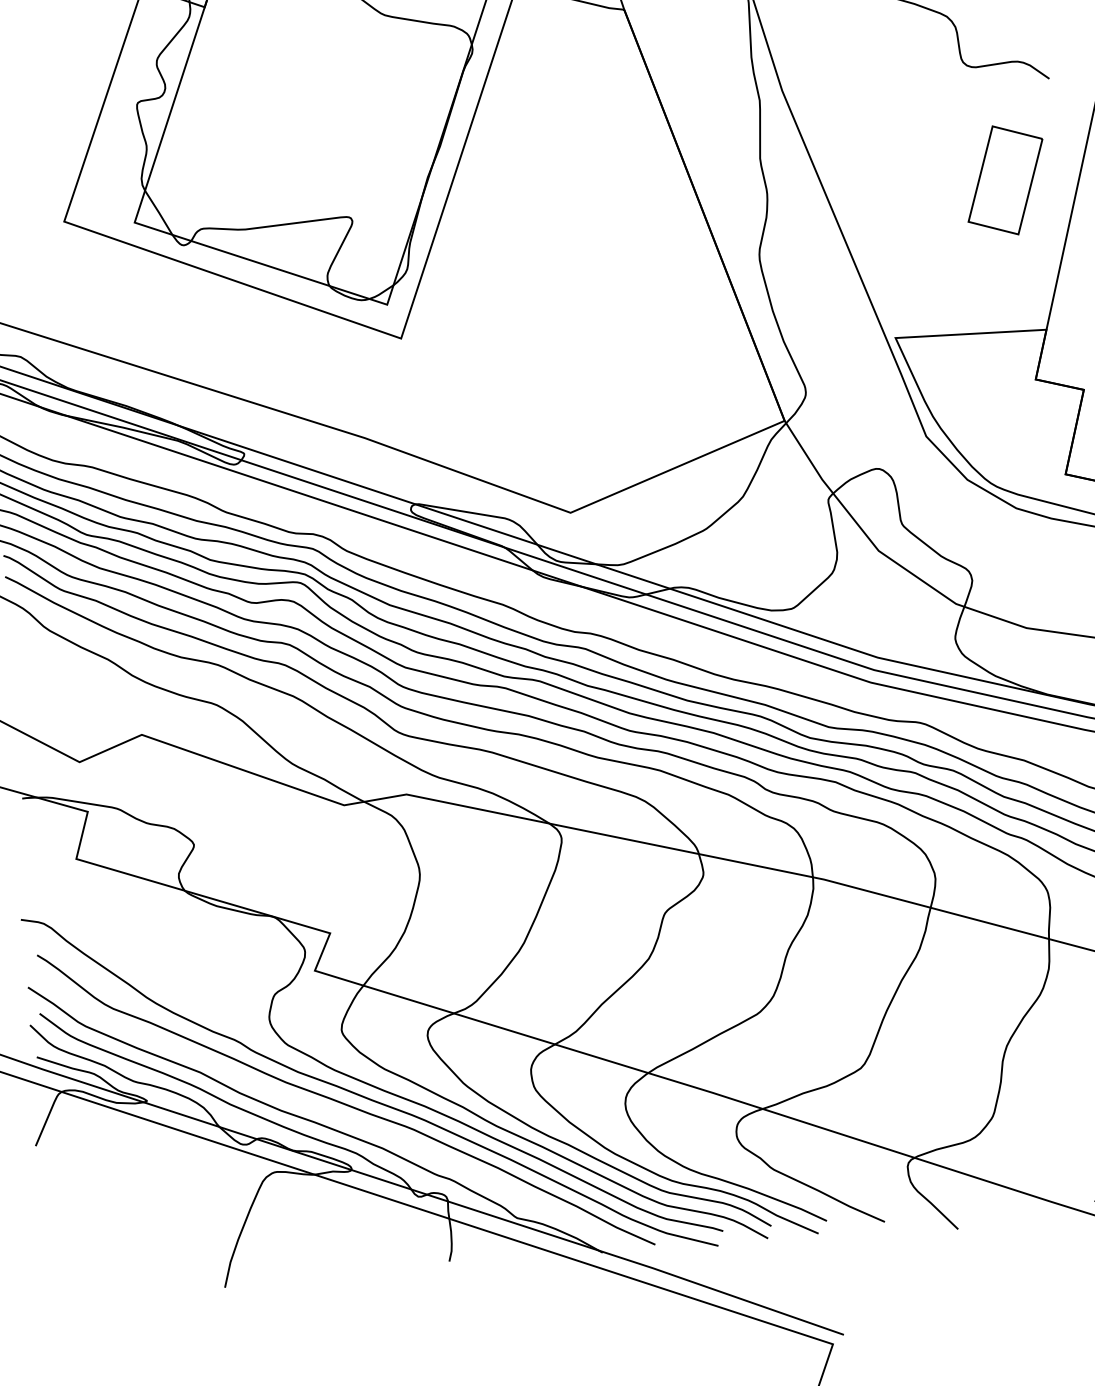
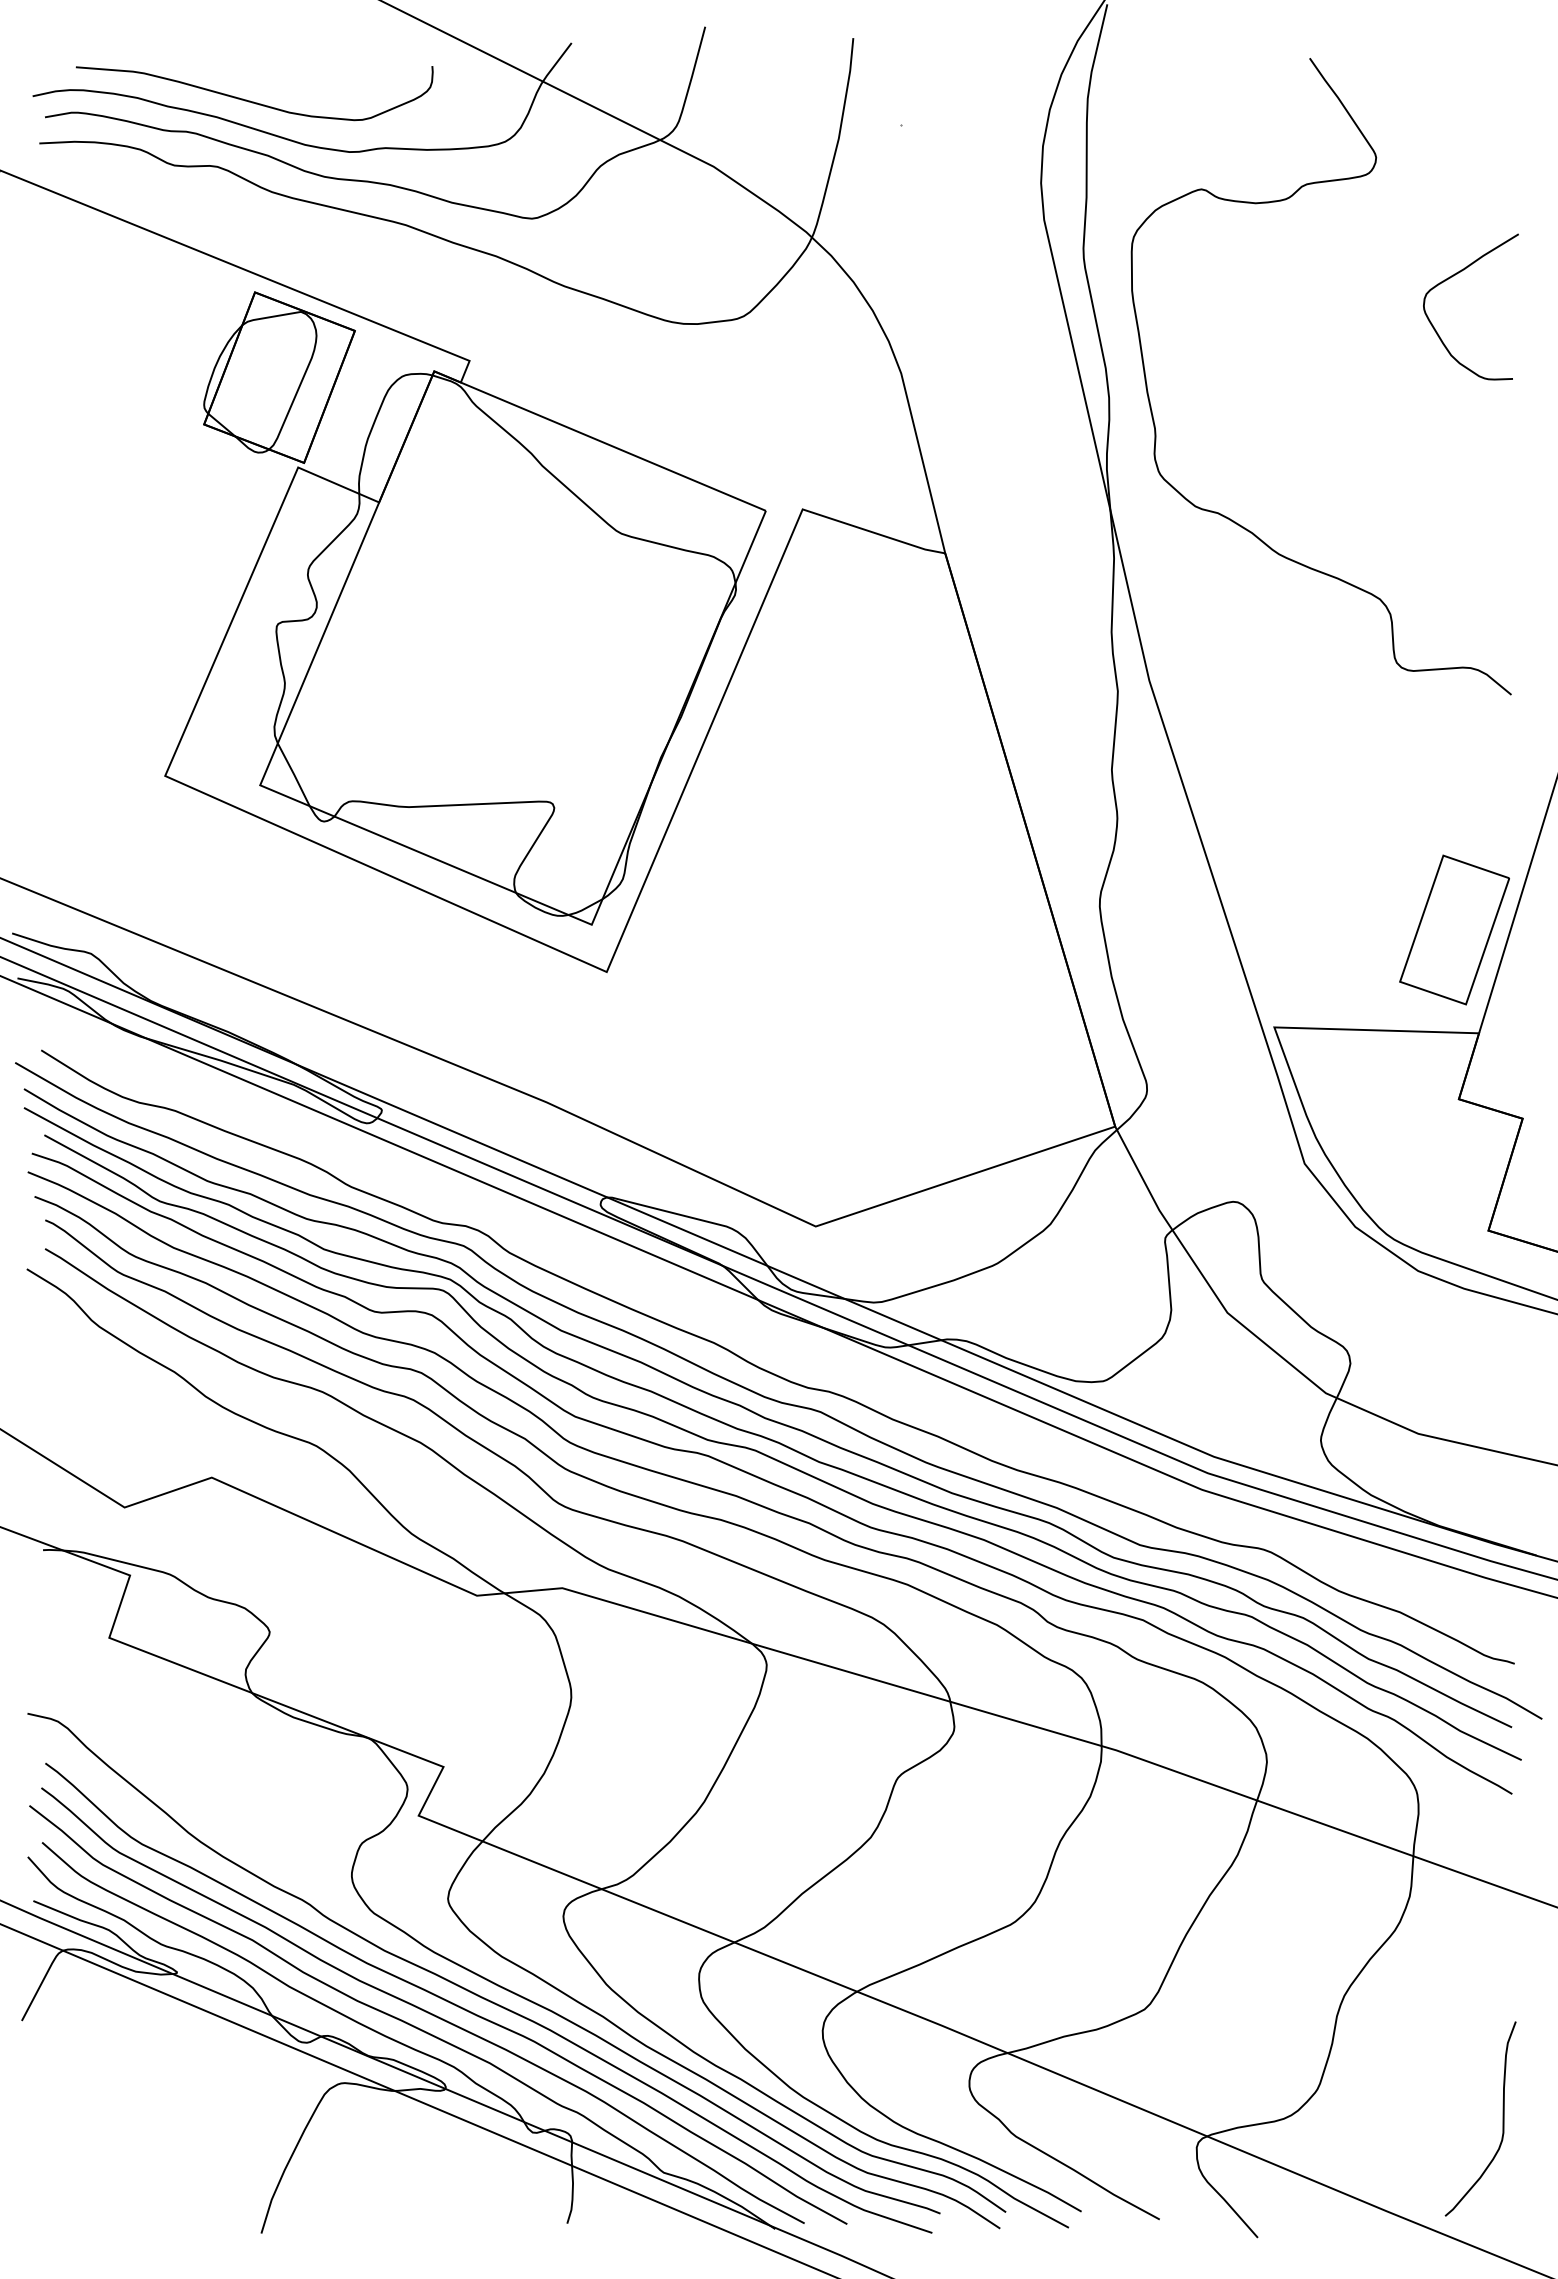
part: (1005, 180) -> (1454, 929), moved
curve: (328, 1111) -> (420, 2007), added

